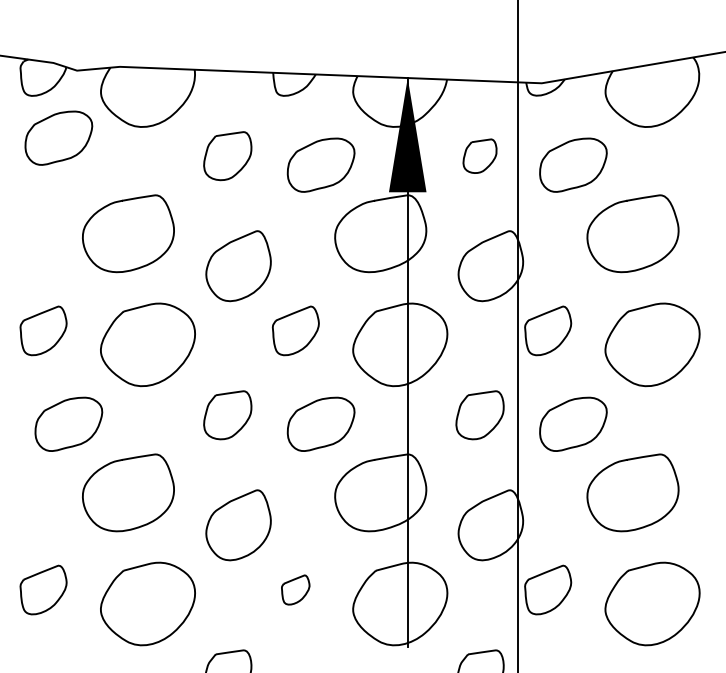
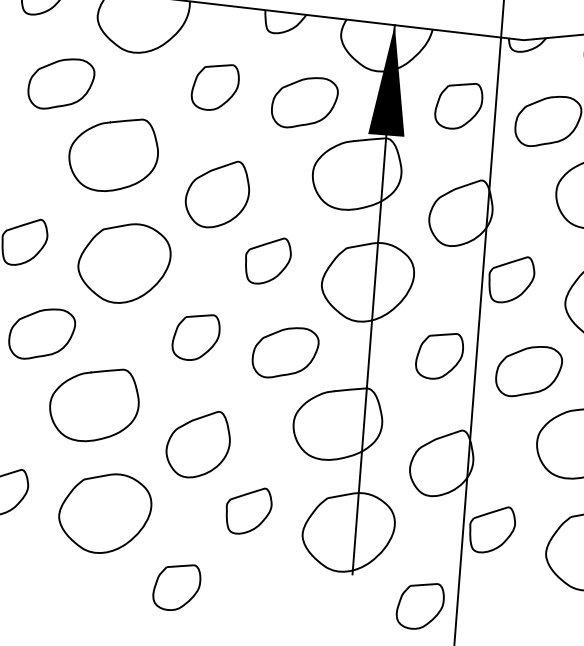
part: (58, 137) -> (61, 83), moved
part: (479, 156) -> (458, 106), size x1.43
part: (295, 589) -> (248, 510), size x1.67

